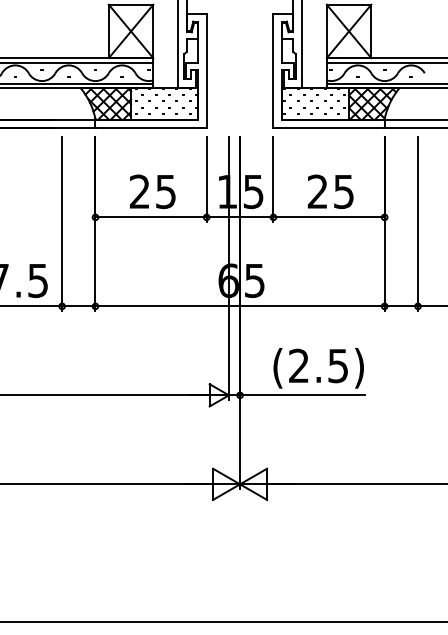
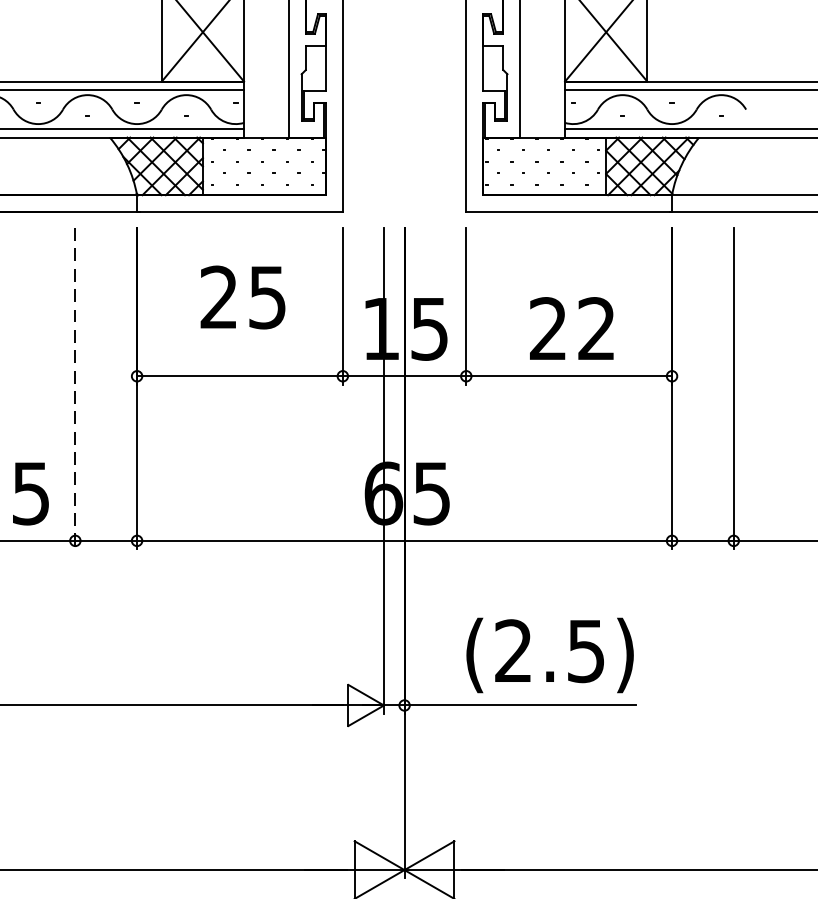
text: (152, 191) -> (242, 296), moved
text: (343, 191) -> (595, 328), 25 -> 22
line: (62, 224) -> (76, 389), solid -> dashed

